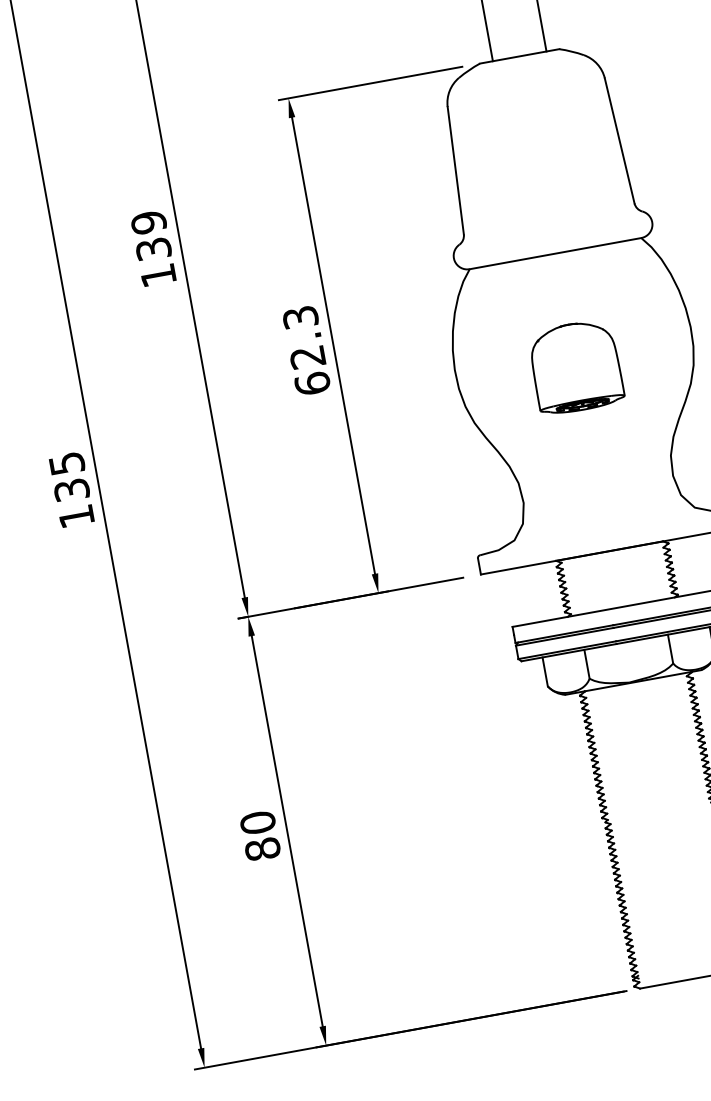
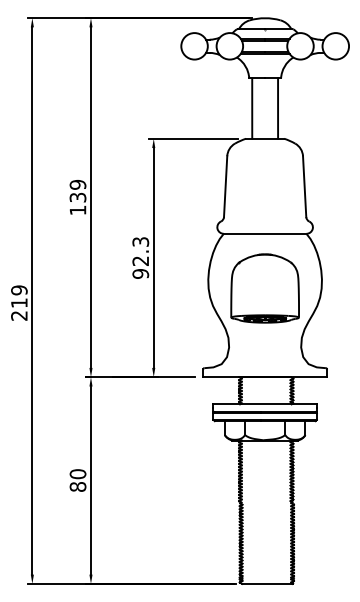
part: (574, 367) -> (264, 288), size x1.67
text: (311, 382) -> (140, 273), 62.3 -> 92.3
text: (71, 488) -> (19, 302), 135 -> 219

